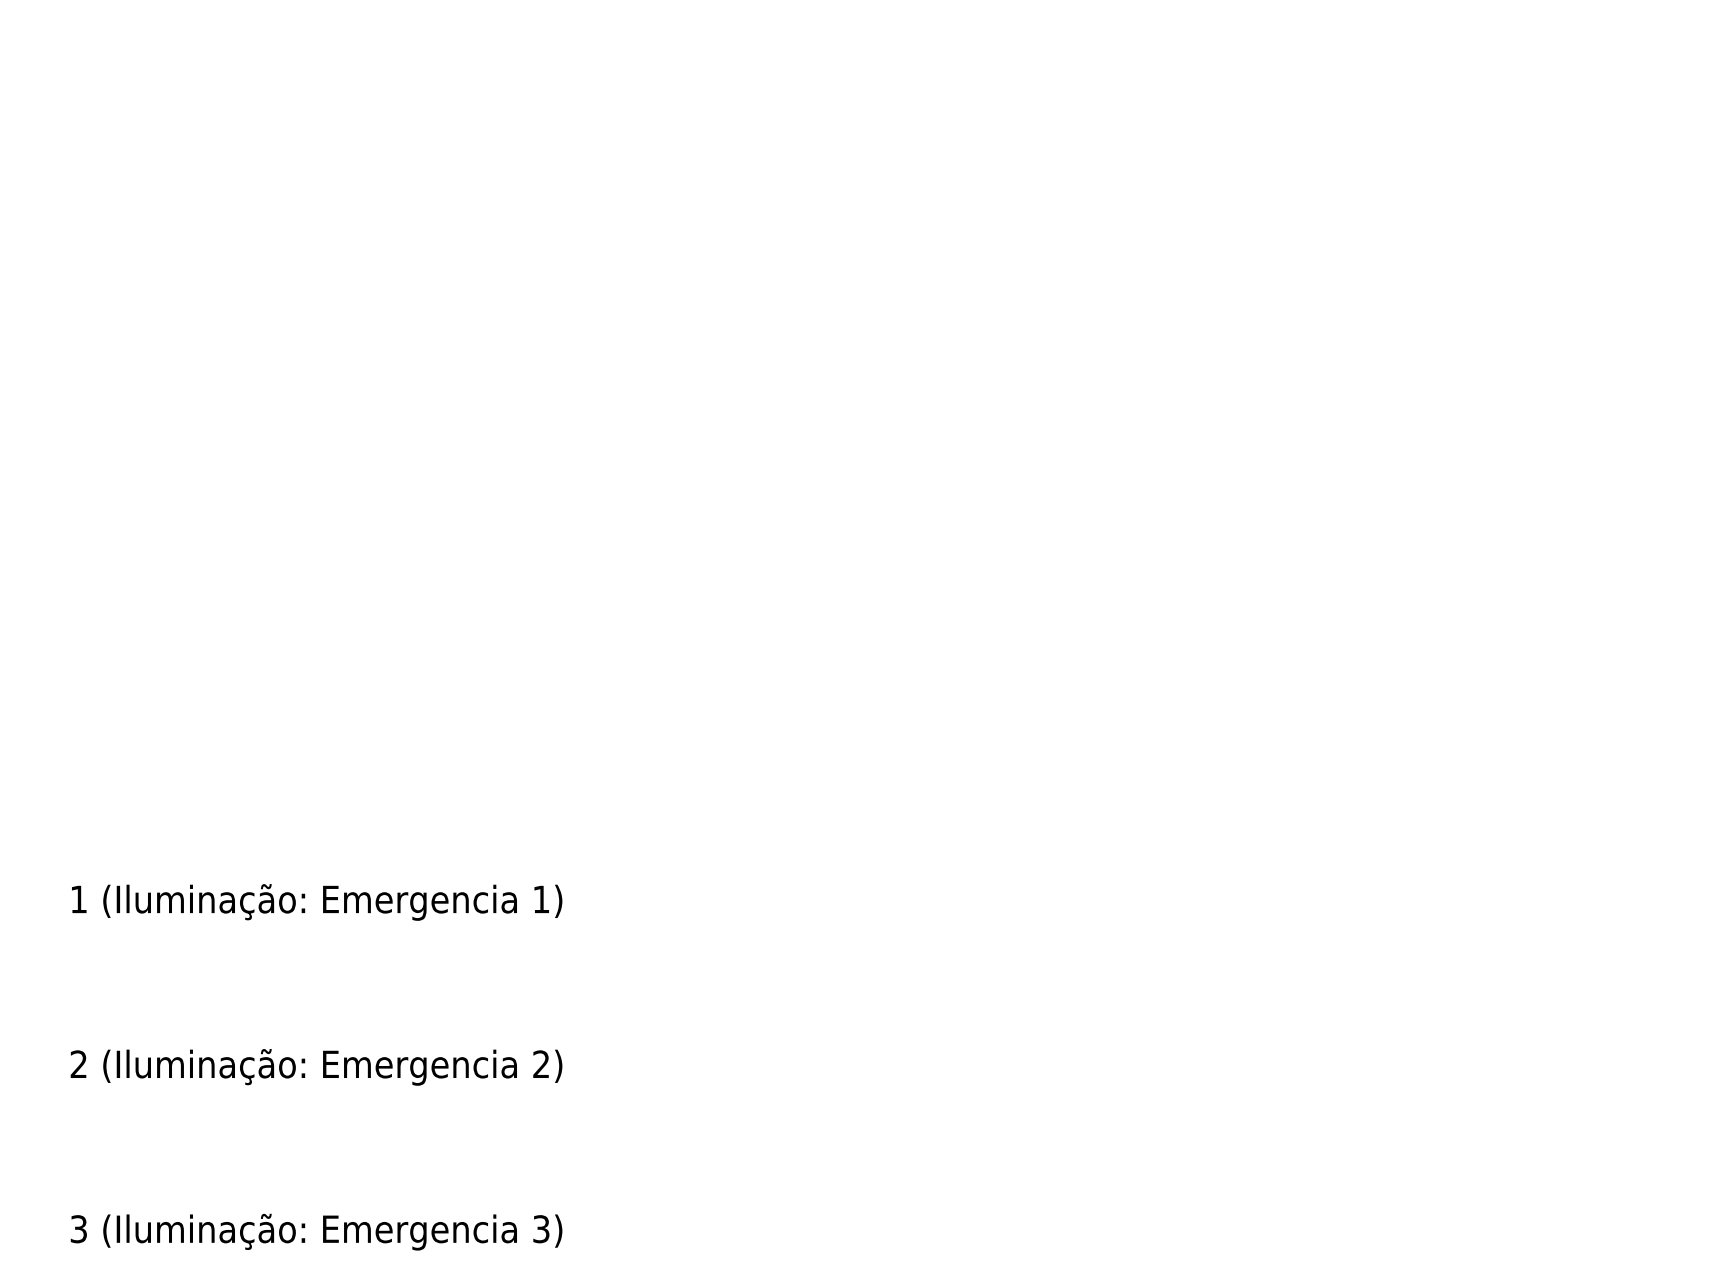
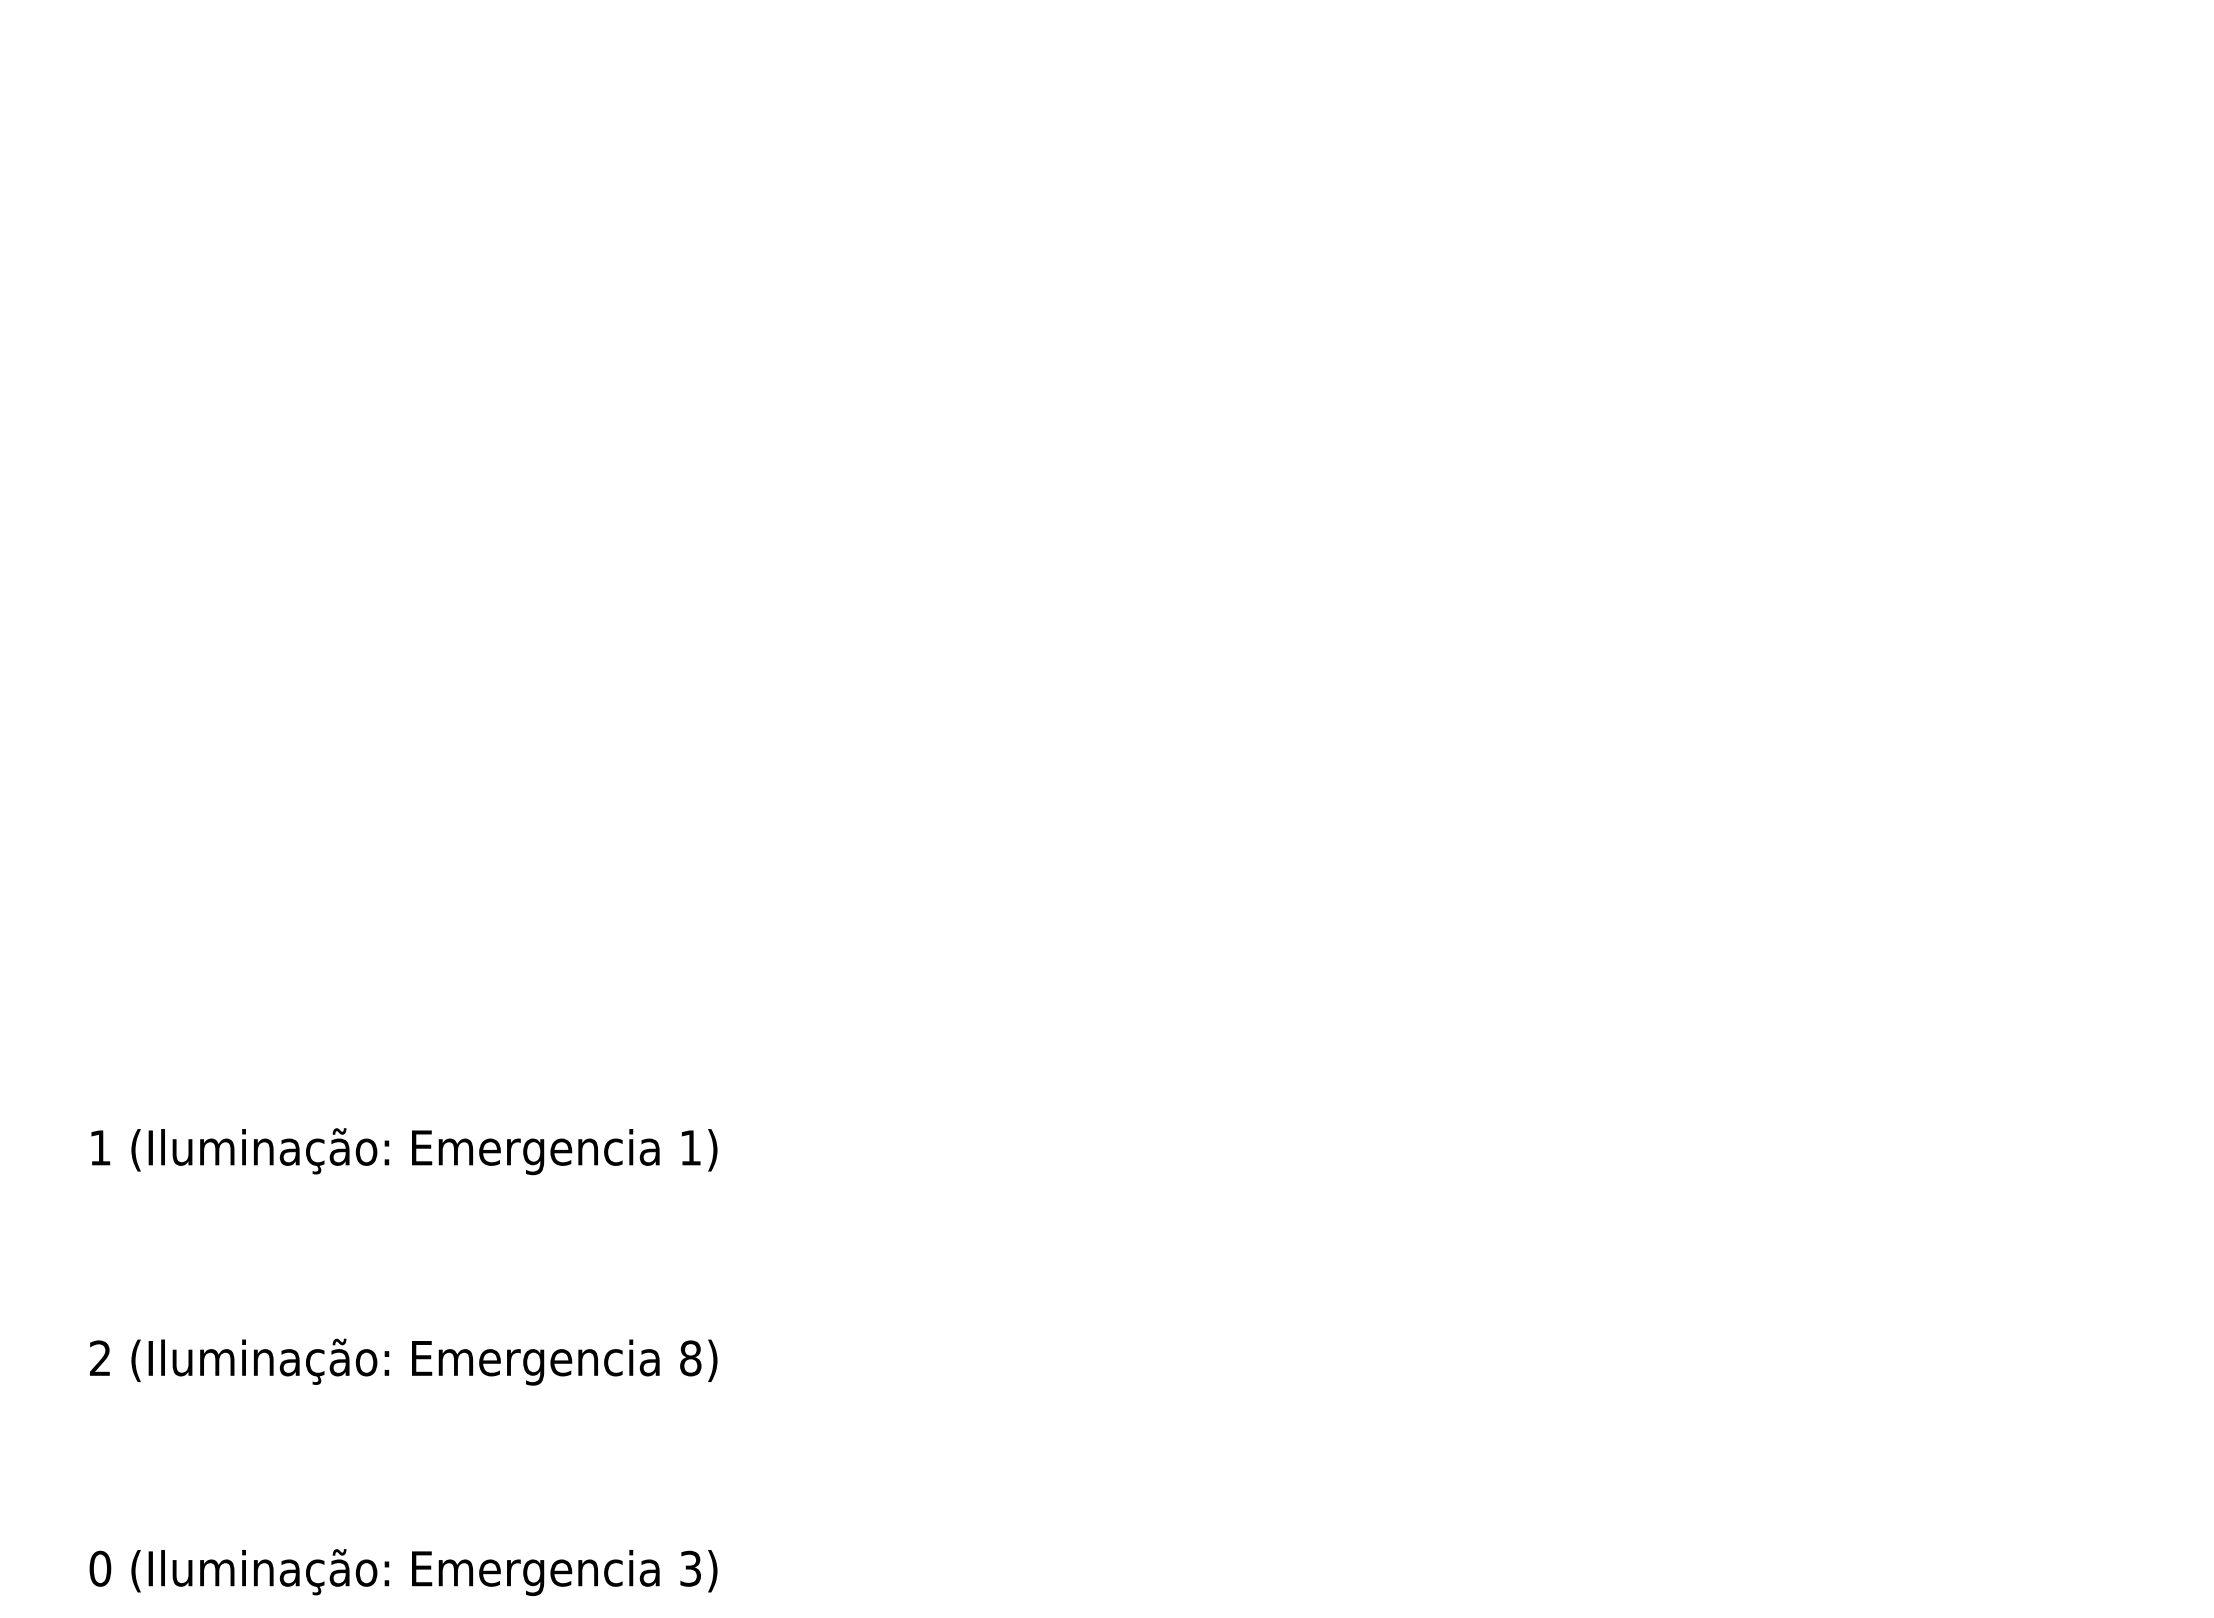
text: (541, 1064) -> (690, 1358), 2) -> 8)
text: (79, 1228) -> (100, 1568), 3 -> 0

